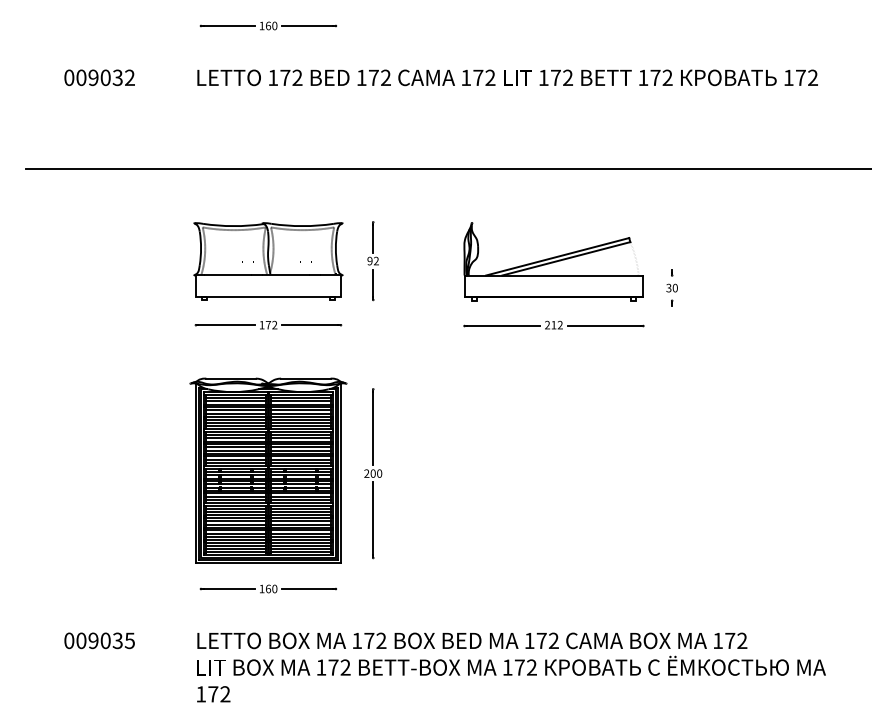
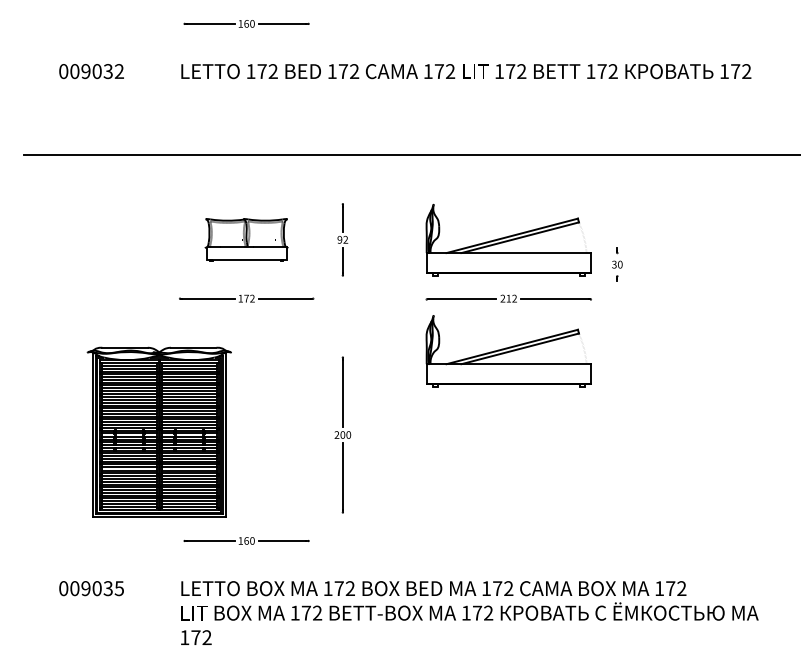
part: (268, 261) -> (246, 240), size x0.6
part: (553, 382) -> (508, 351), added
part: (268, 470) -> (159, 432), moved

